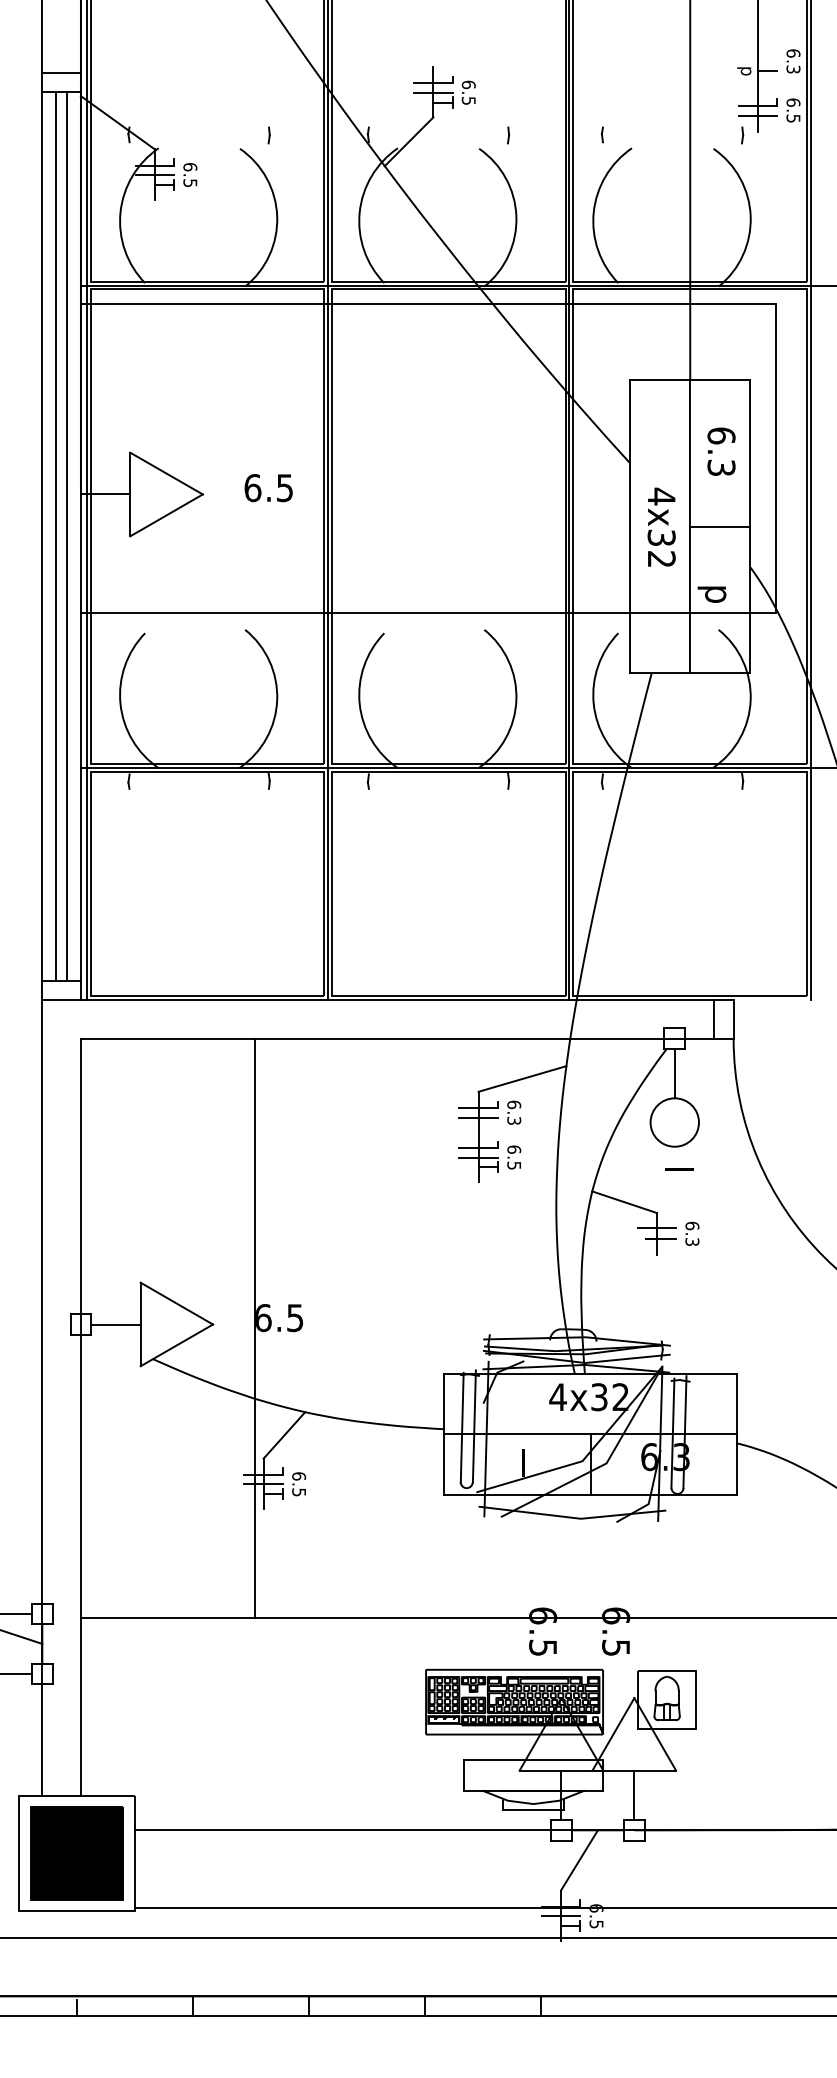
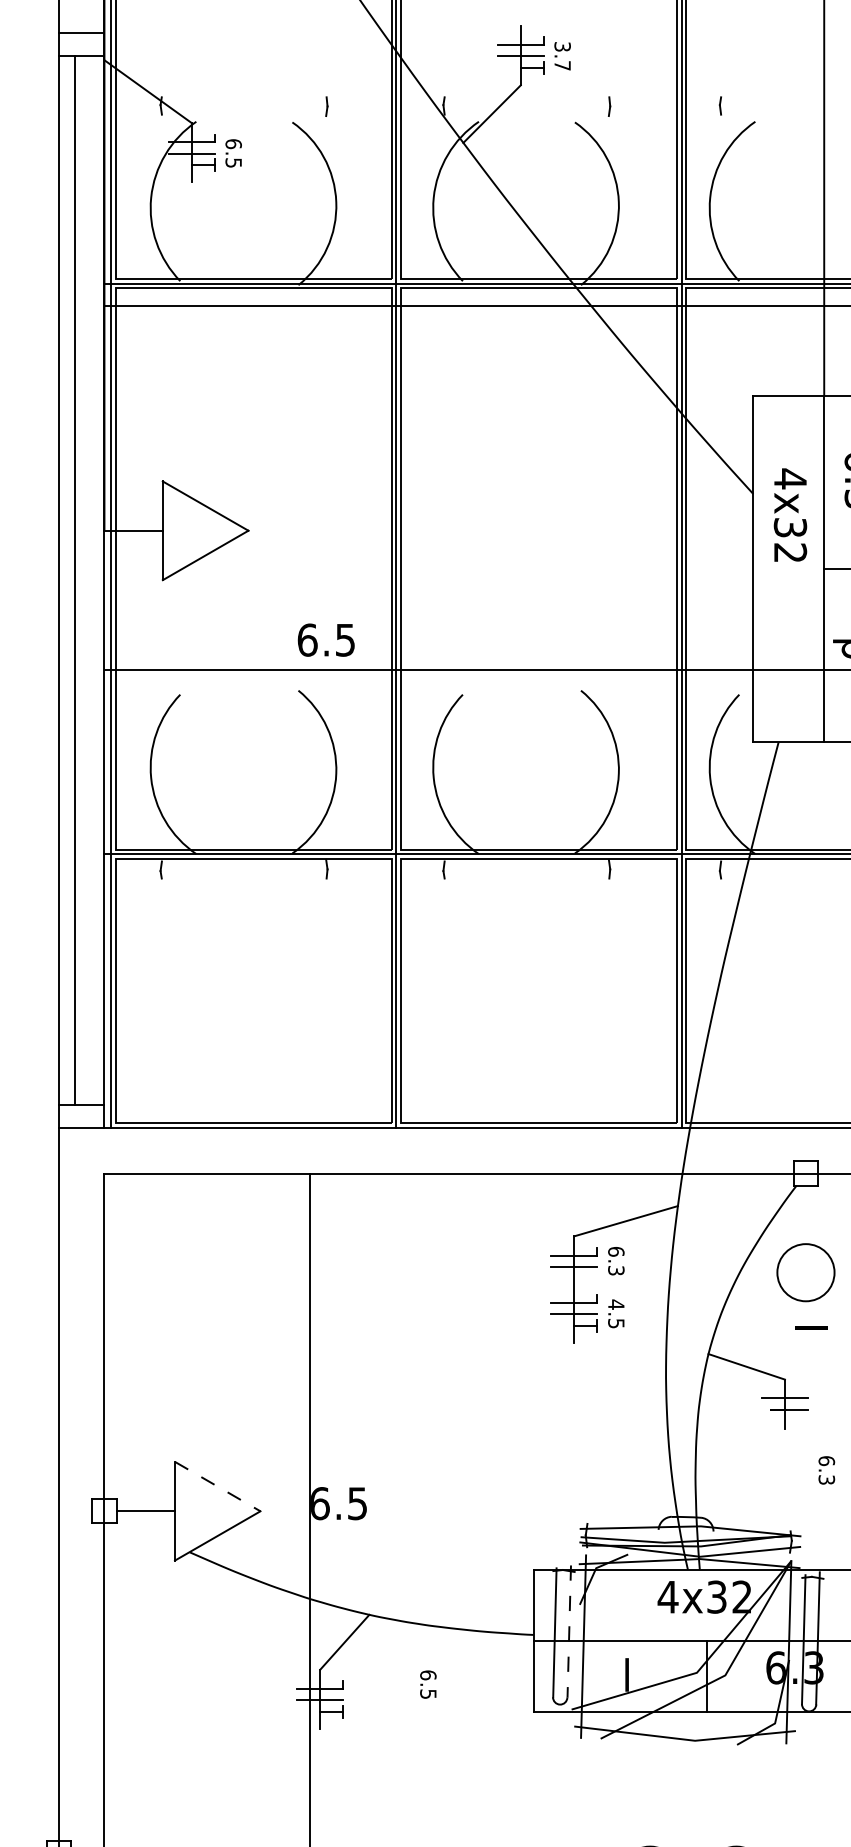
text: (468, 92) -> (562, 55), 6.5 -> 3.7
text: (268, 488) -> (326, 640), moved
text: (661, 526) -> (790, 514), moved
line: (67, 536) -> (88, 580), removed
line: (674, 1073) -> (805, 1214), removed
text: (514, 1149) -> (616, 1304), 6.5 -> 4.5
text: (692, 1233) -> (826, 1469), moved
line: (176, 1303) -> (217, 1486), solid -> dashed
line: (474, 1426) -> (569, 1631), solid -> dashed
text: (299, 1484) -> (428, 1684), moved

